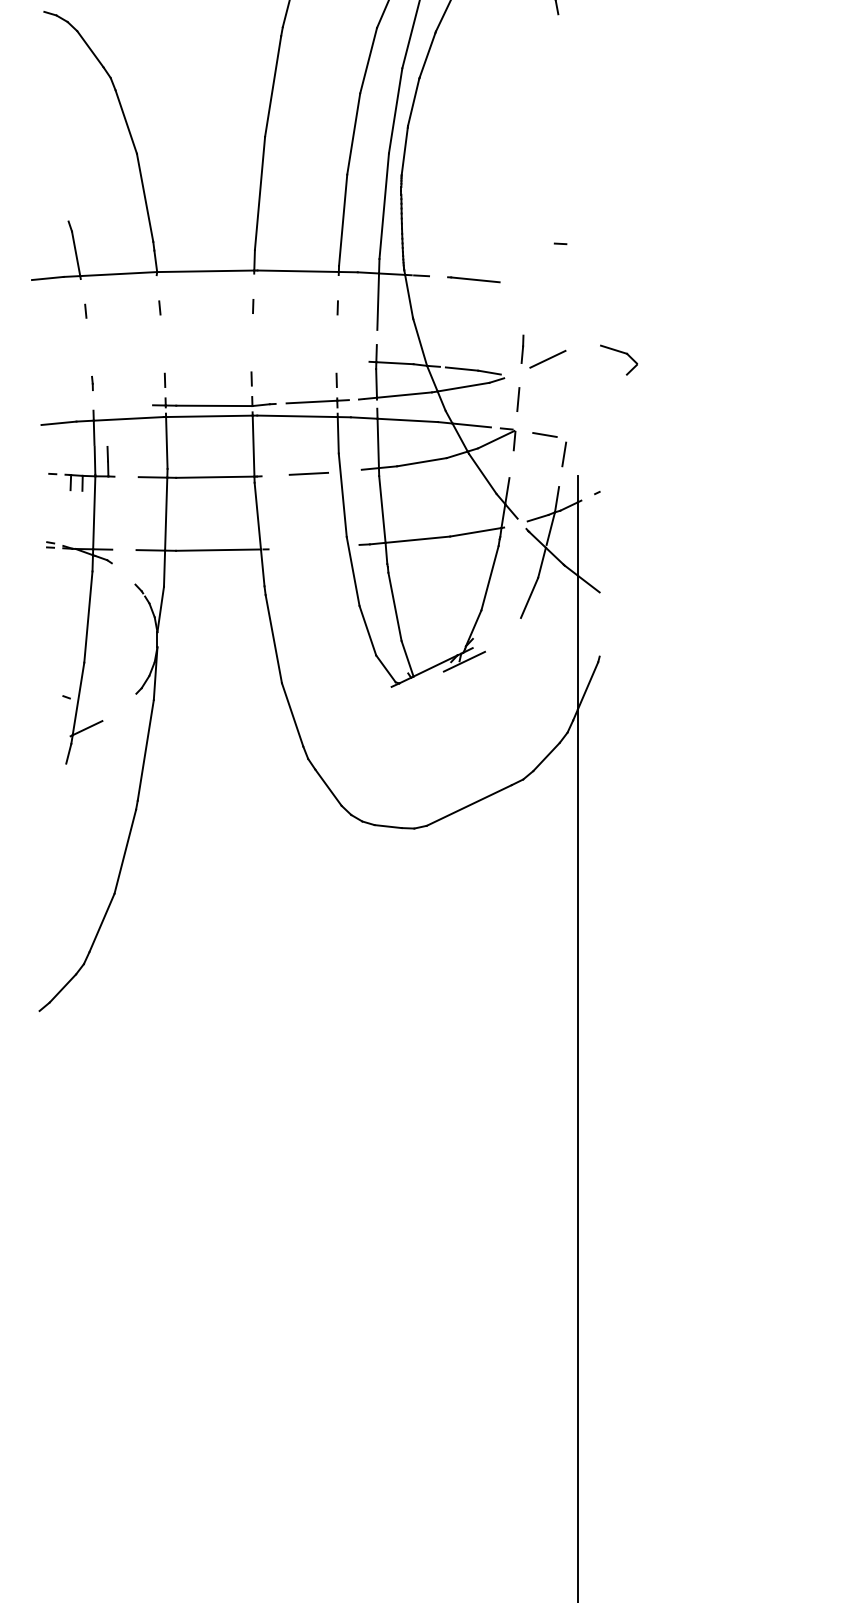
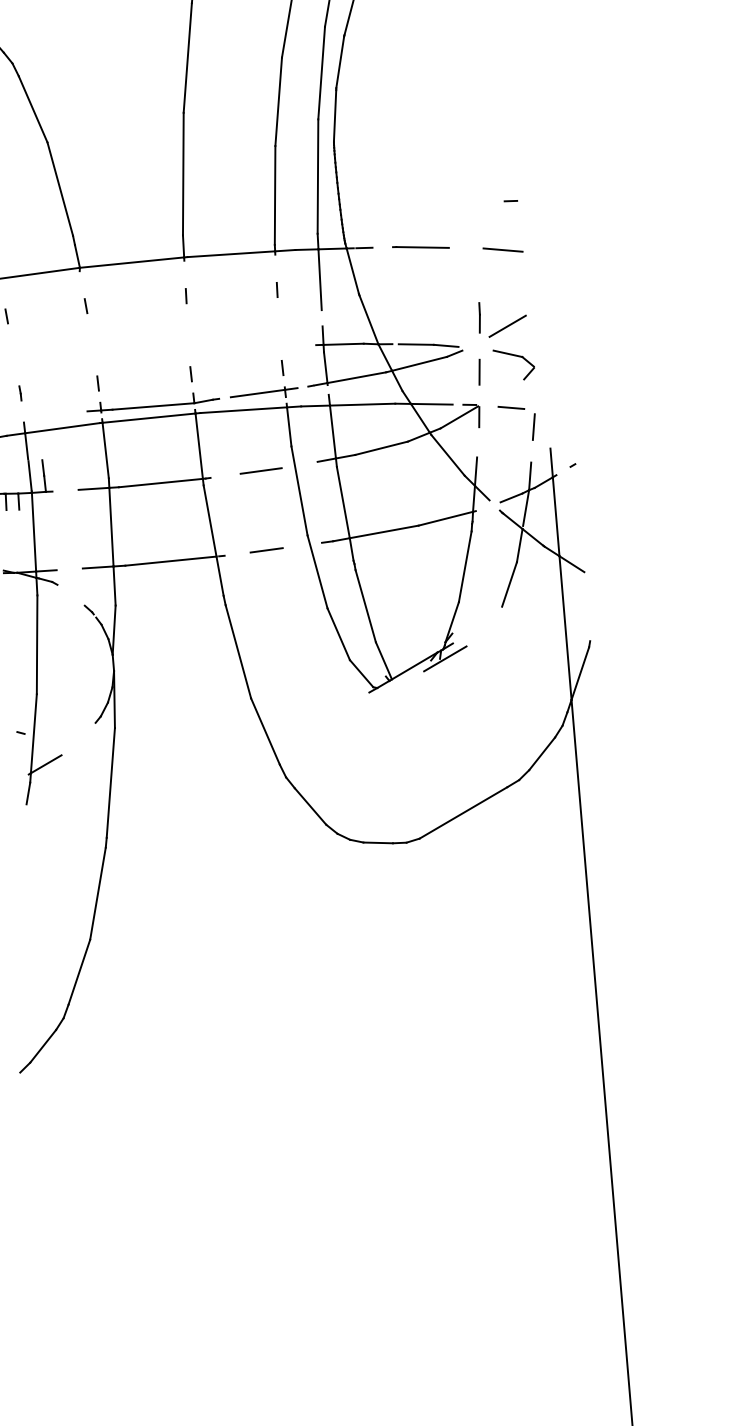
line: (549, 288) -> (503, 250), added
part: (622, 353) -> (517, 357), moved
line: (307, 547) -> (266, 550), added

